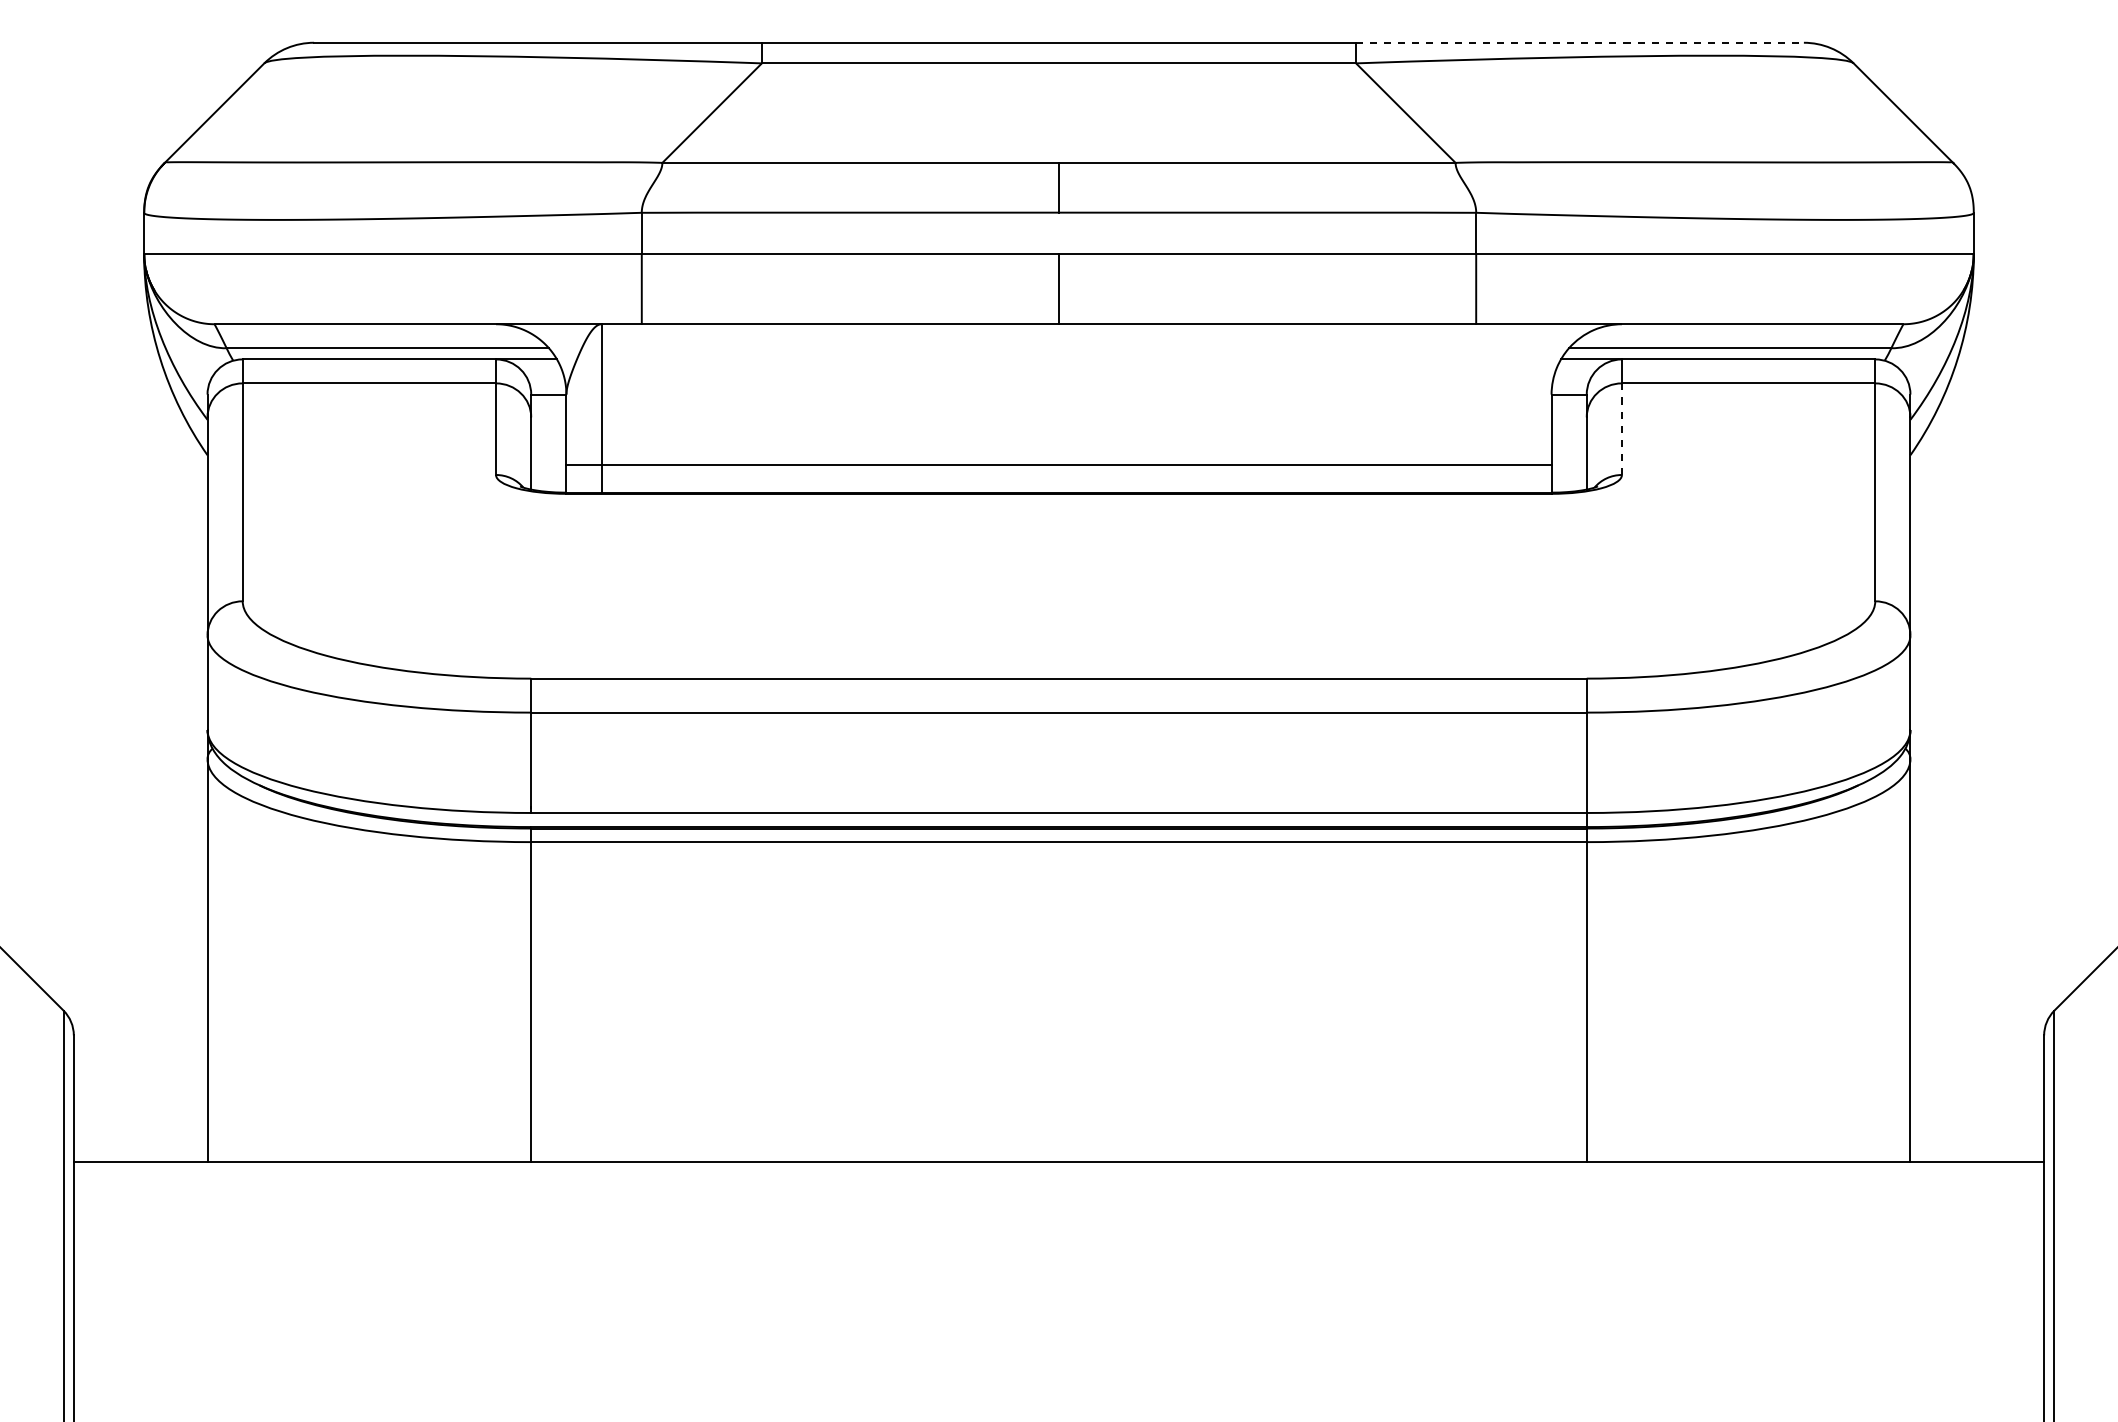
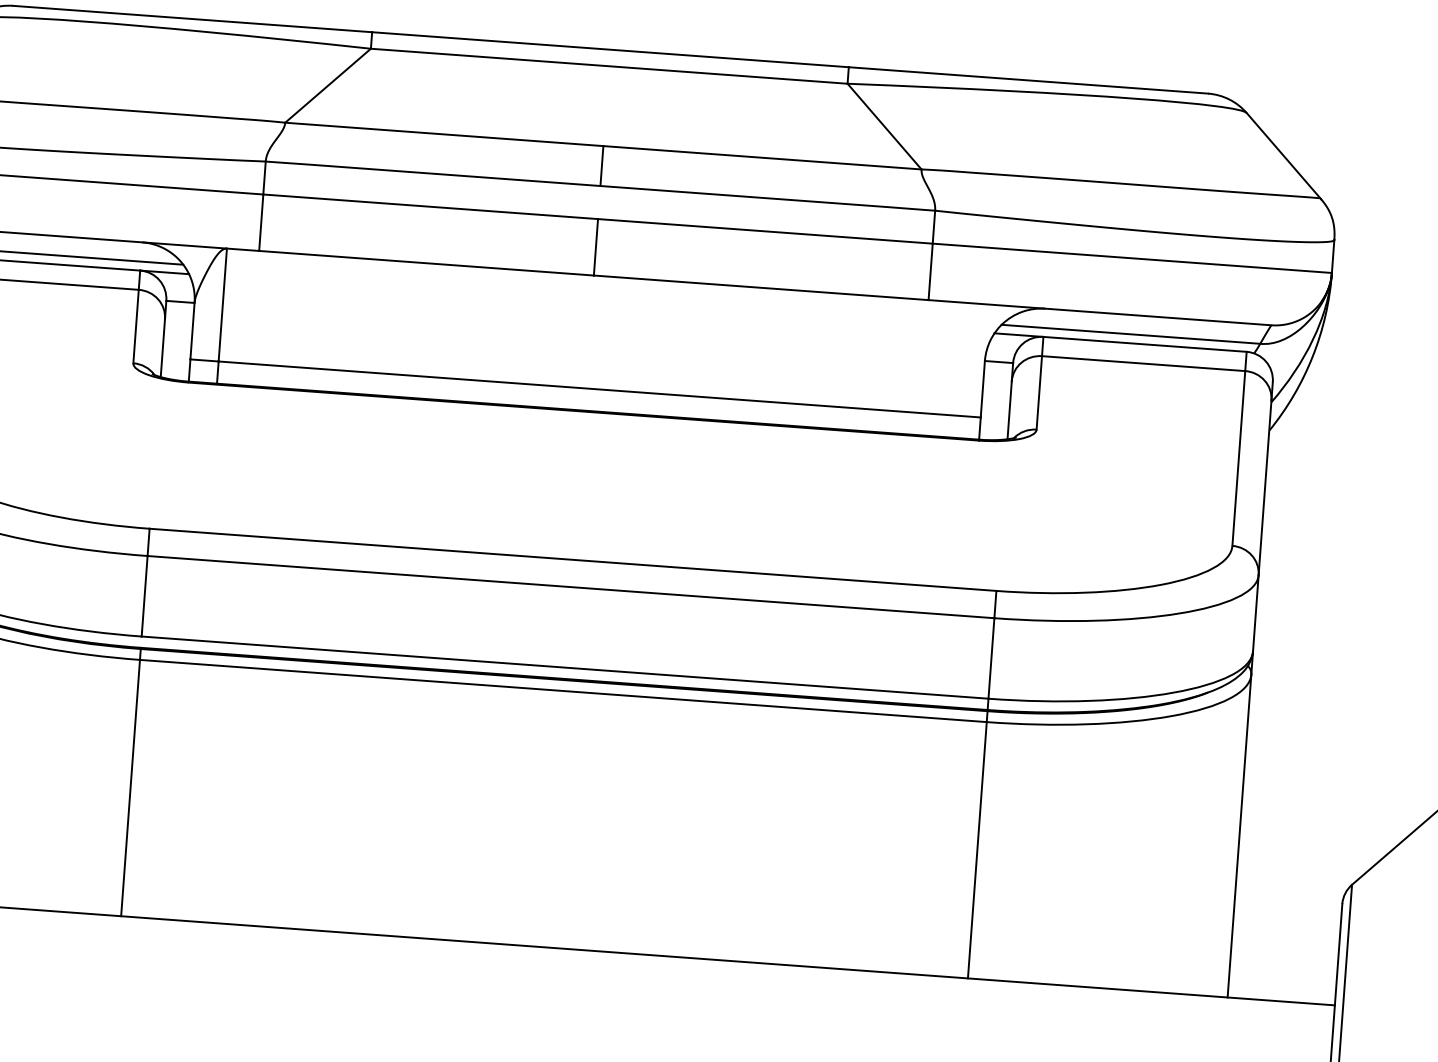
line: (1579, 42) -> (1028, 80), dashed -> solid
line: (1621, 429) -> (1038, 393), dashed -> solid

